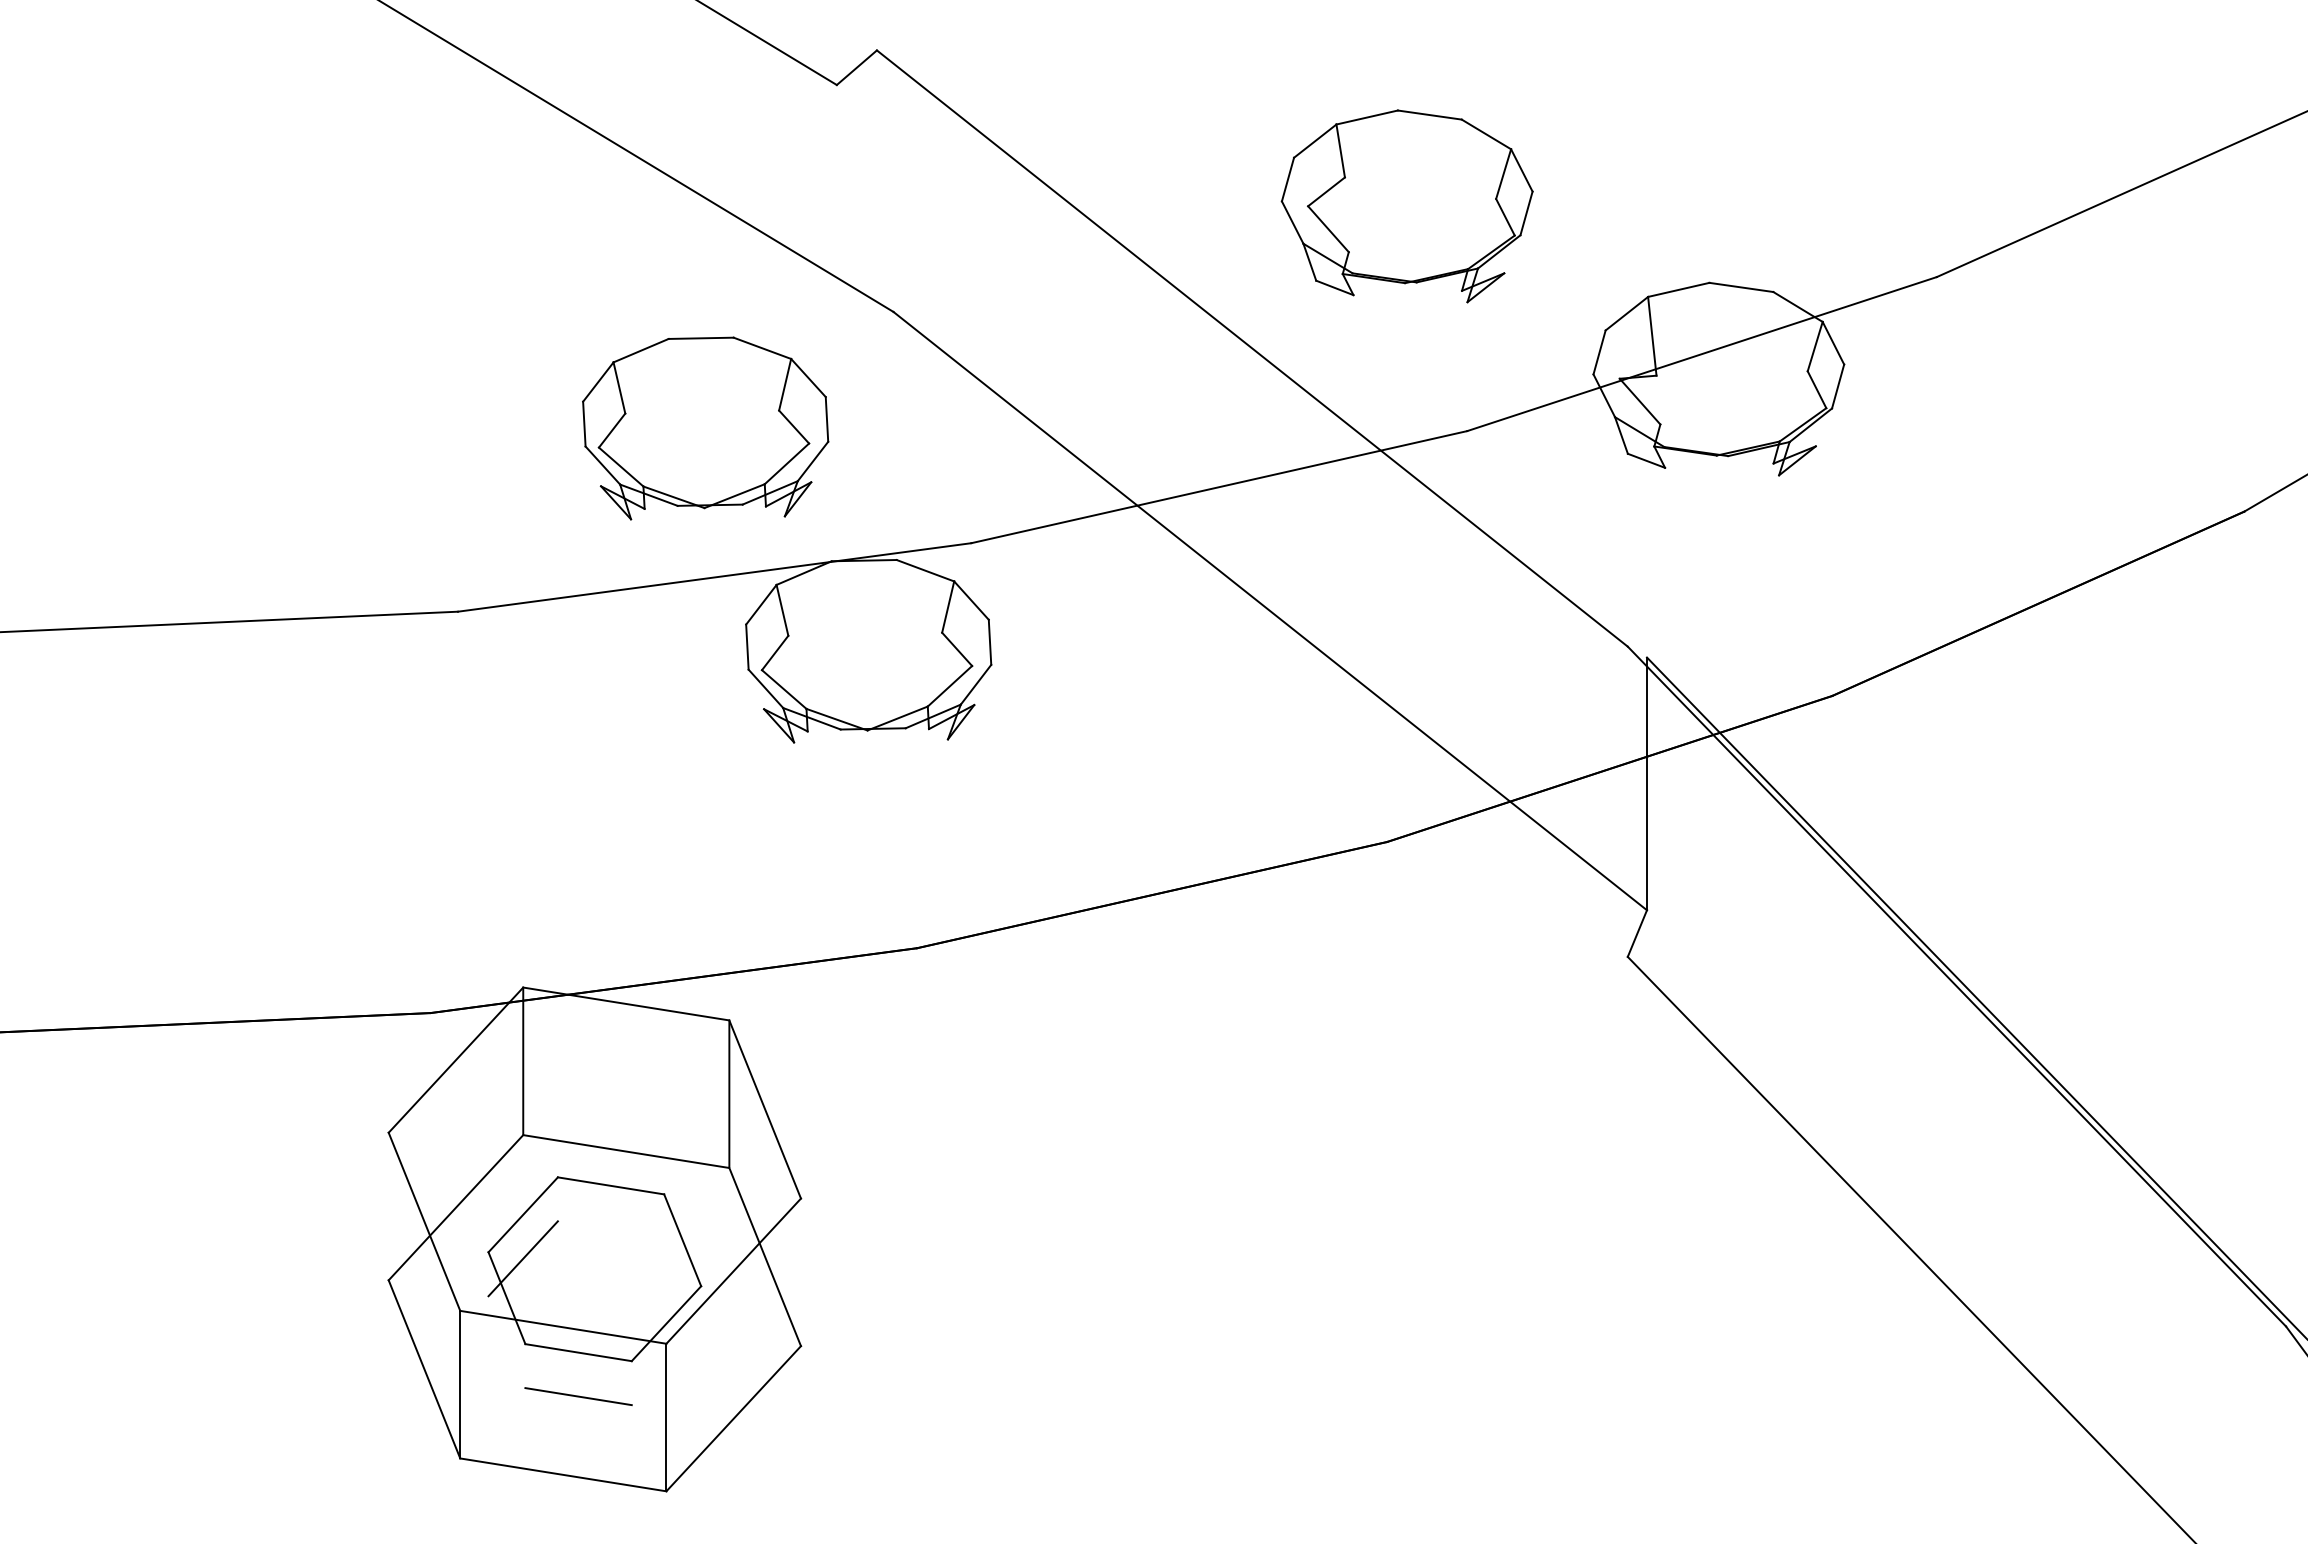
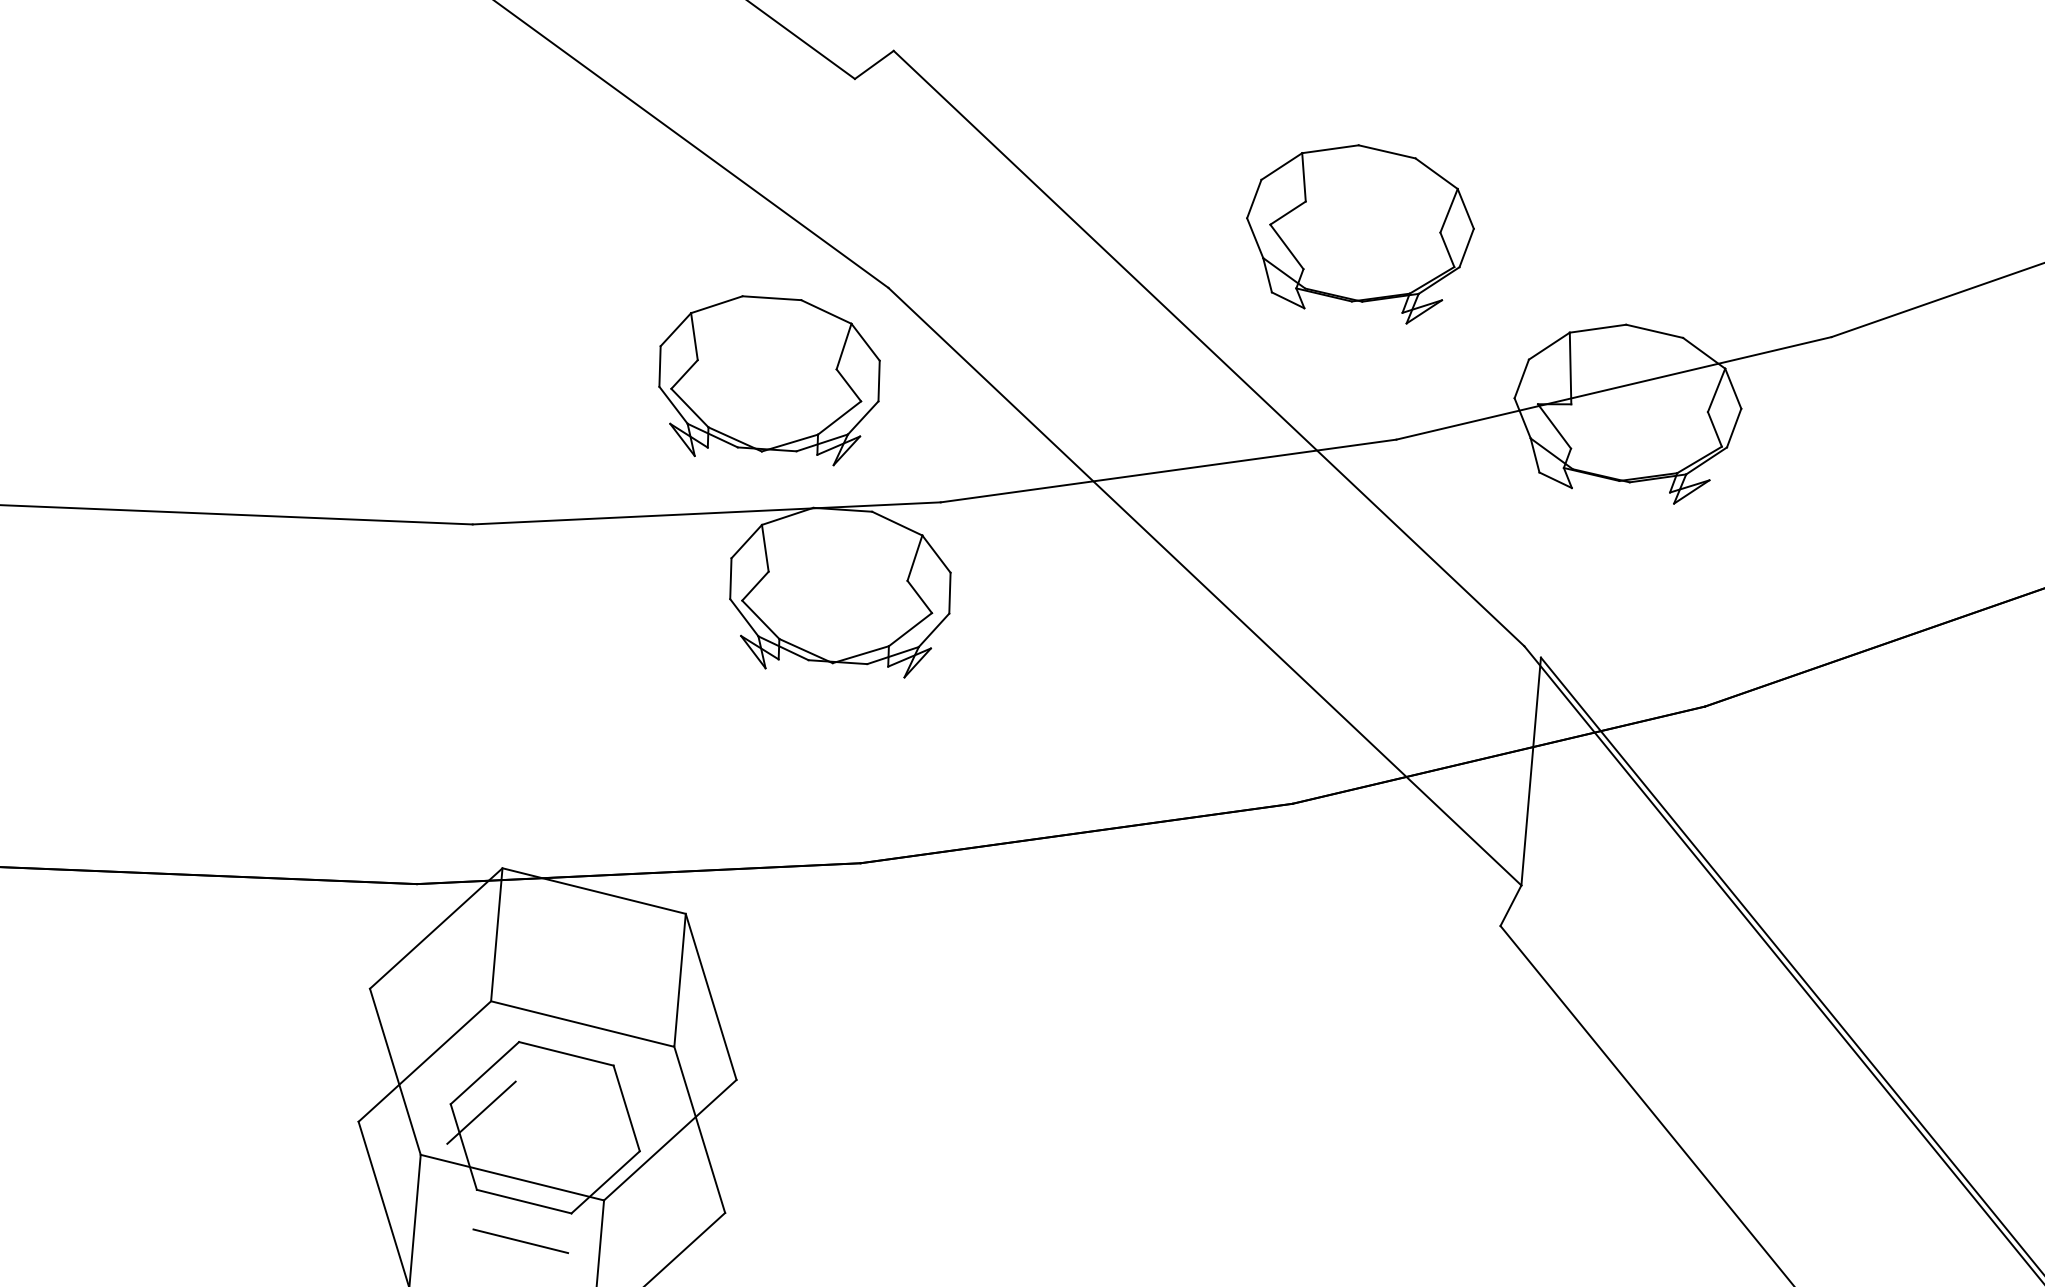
part: (705, 428) -> (768, 379), moved

